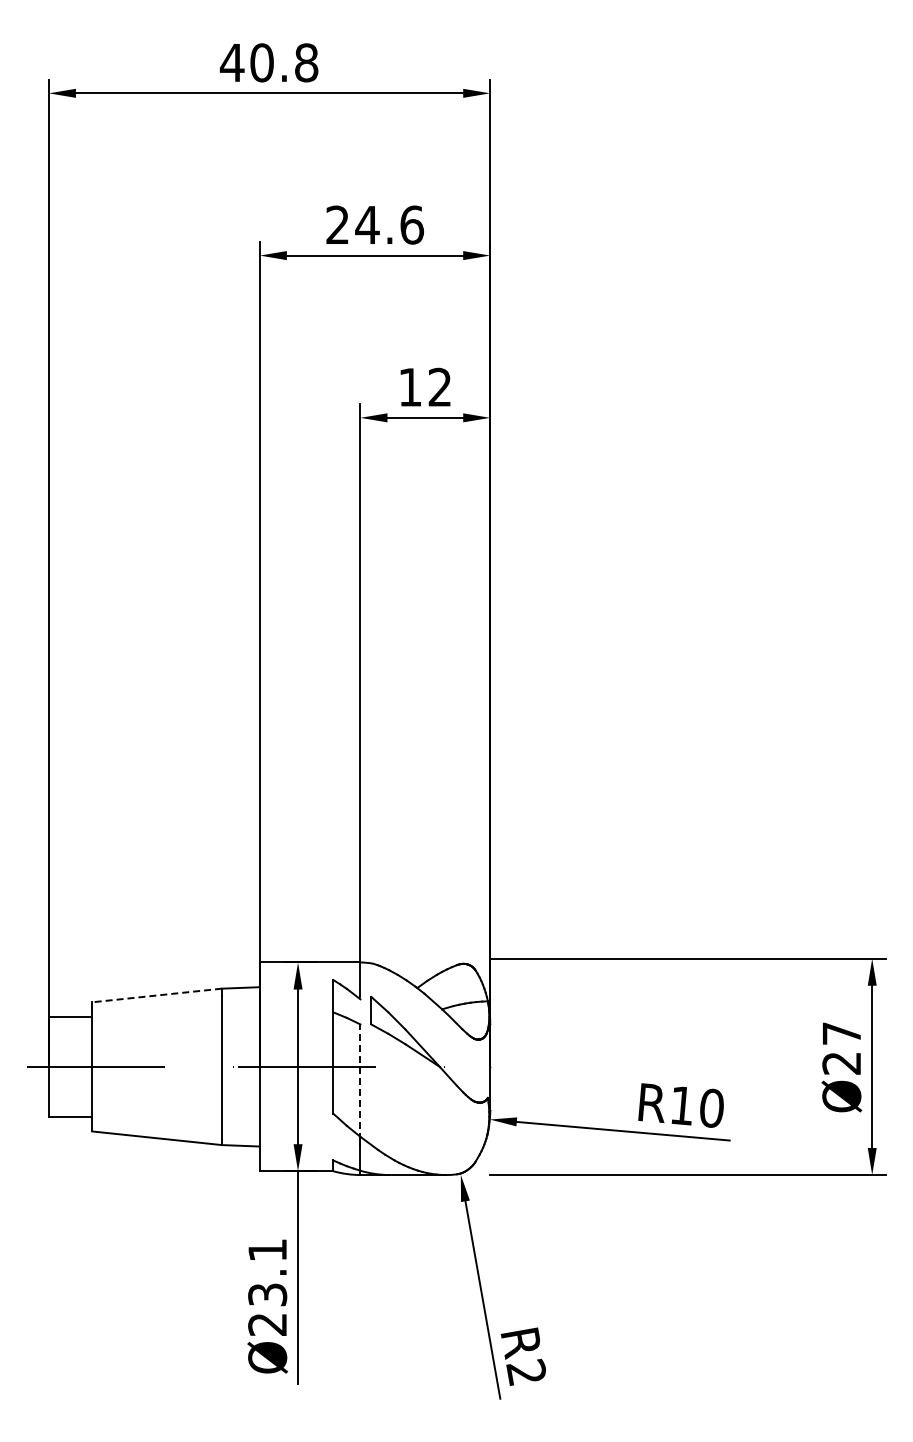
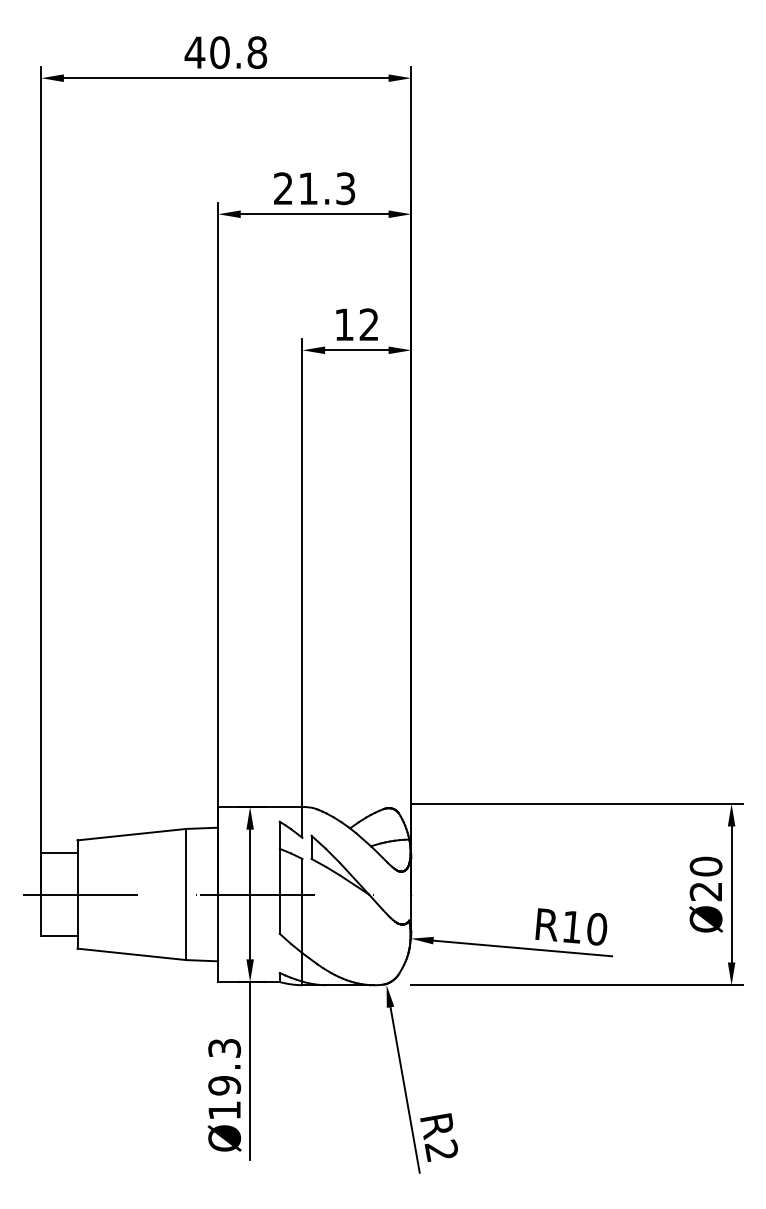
text: (389, 224) -> (326, 188), 24.6 -> 21.3
line: (156, 995) -> (131, 834), dashed -> solid
text: (841, 1033) -> (705, 866), Ø27 -> Ø20
line: (360, 1081) -> (302, 906), dashed -> solid
text: (267, 1287) -> (224, 1079), Ø23.1 -> Ø19.3

